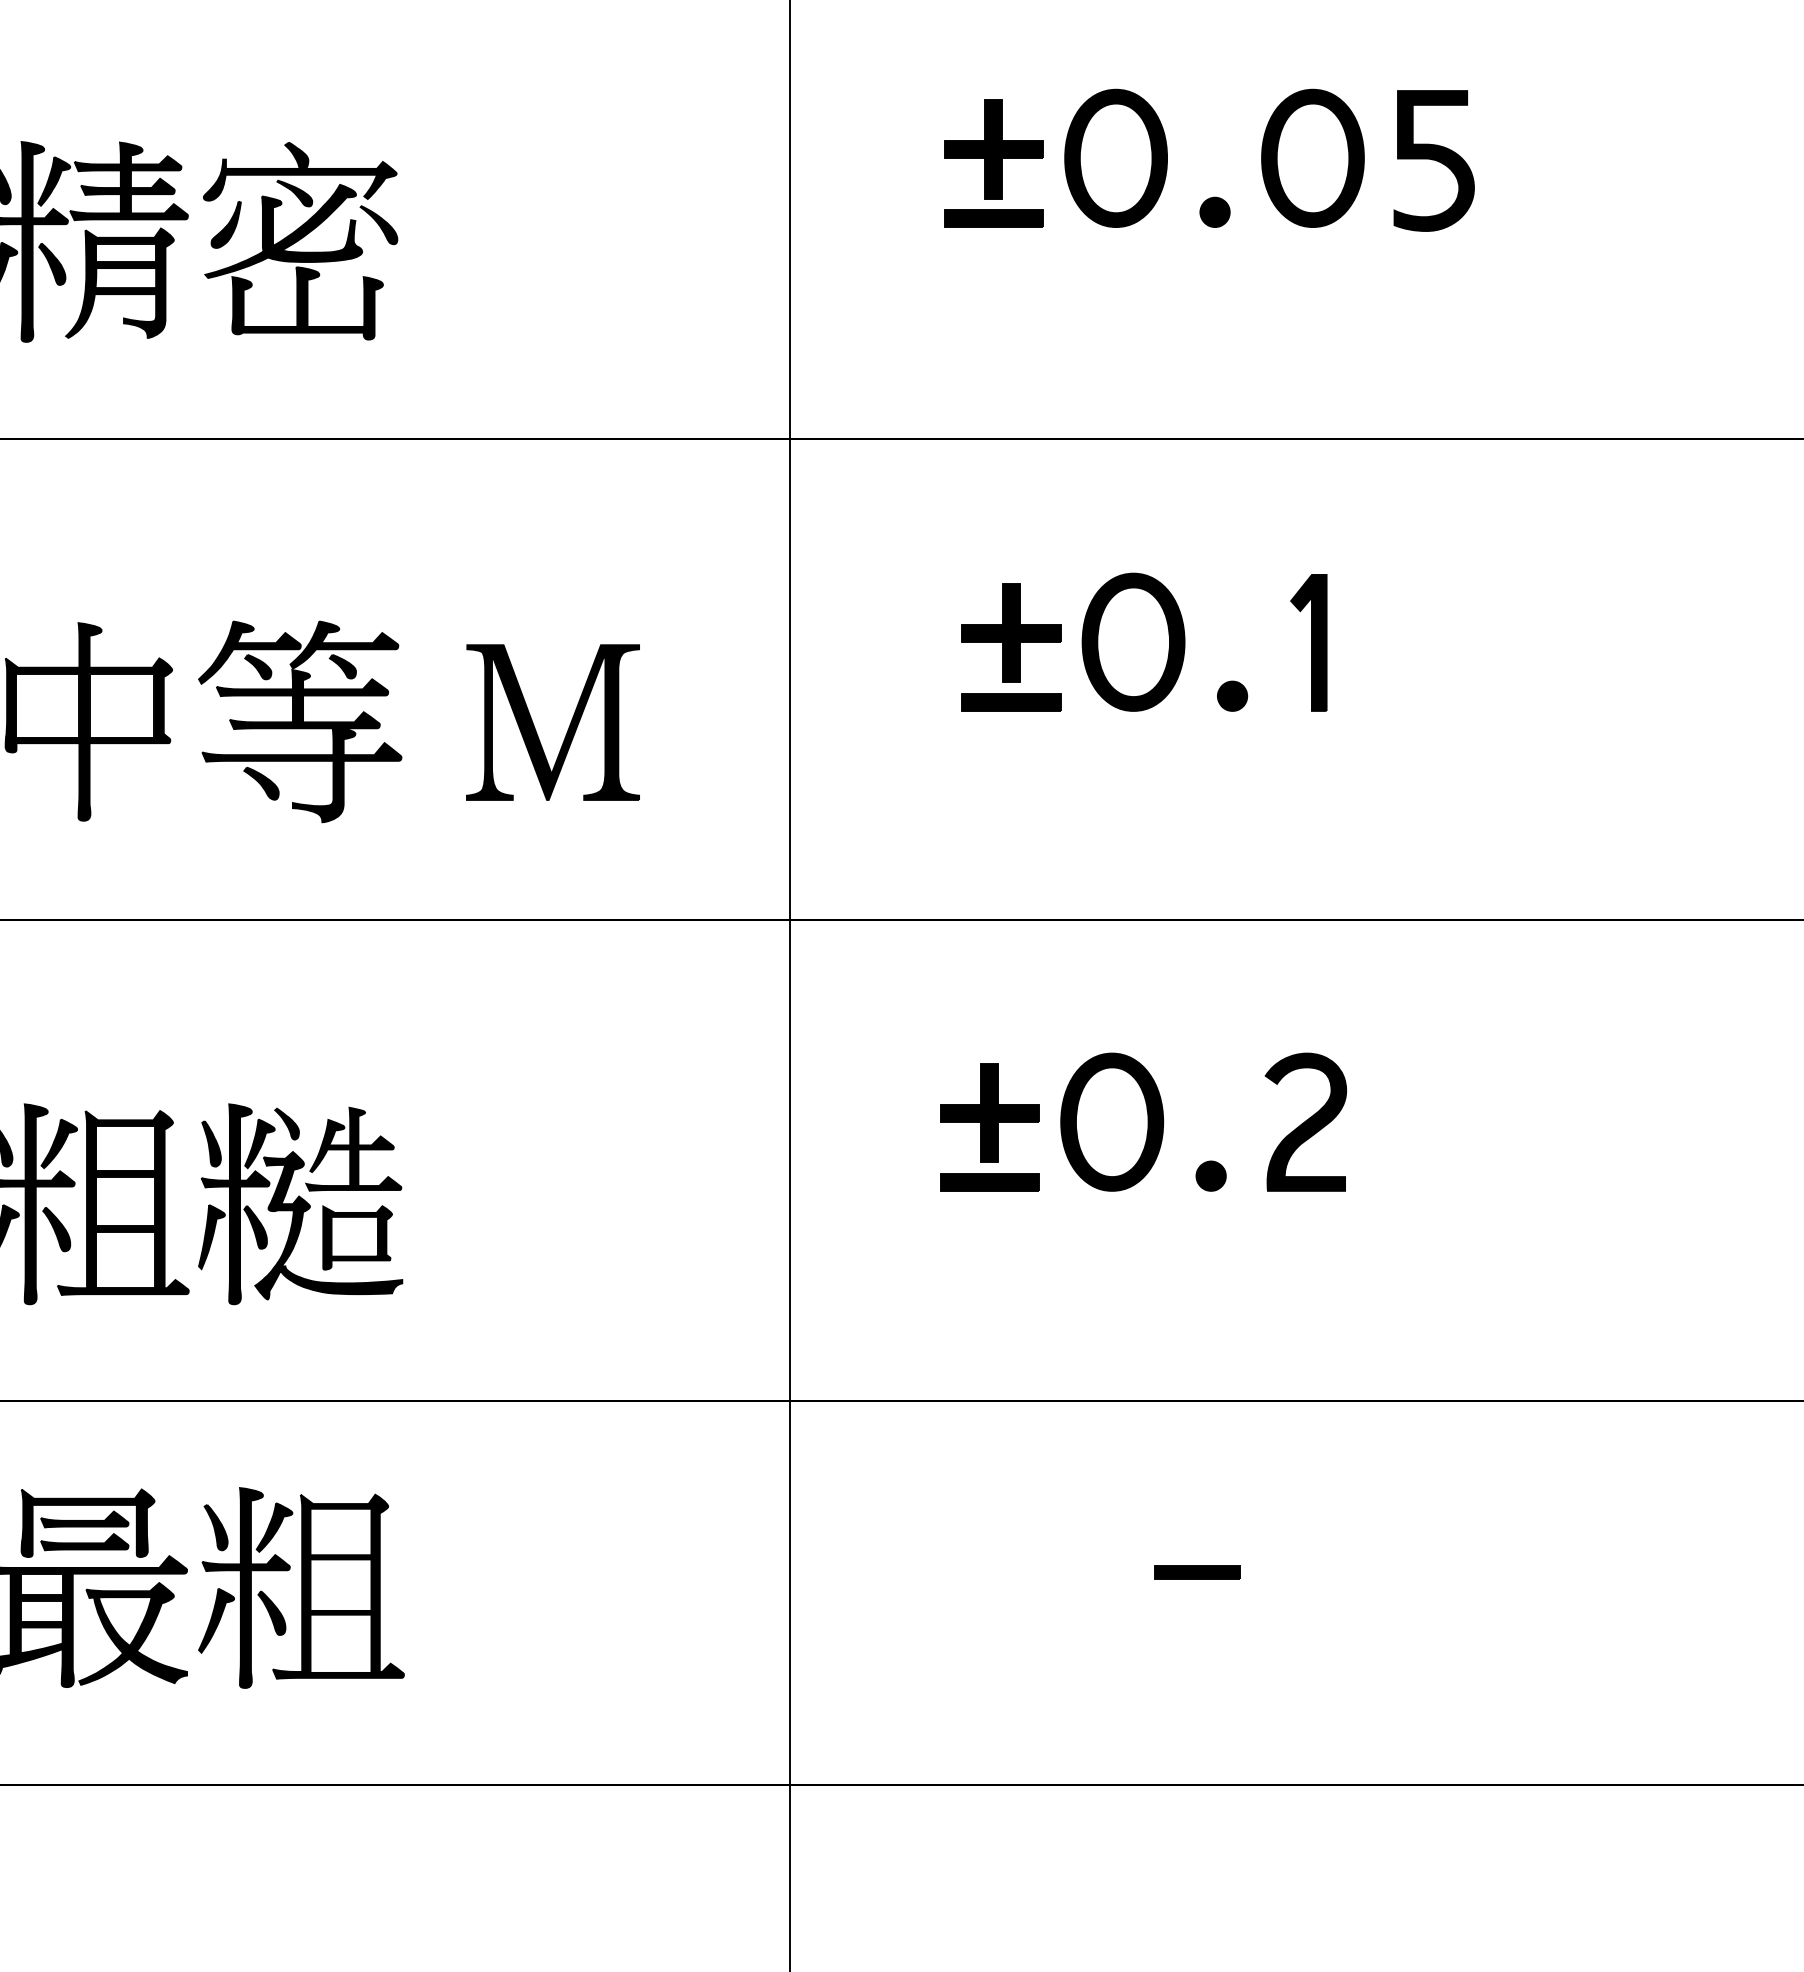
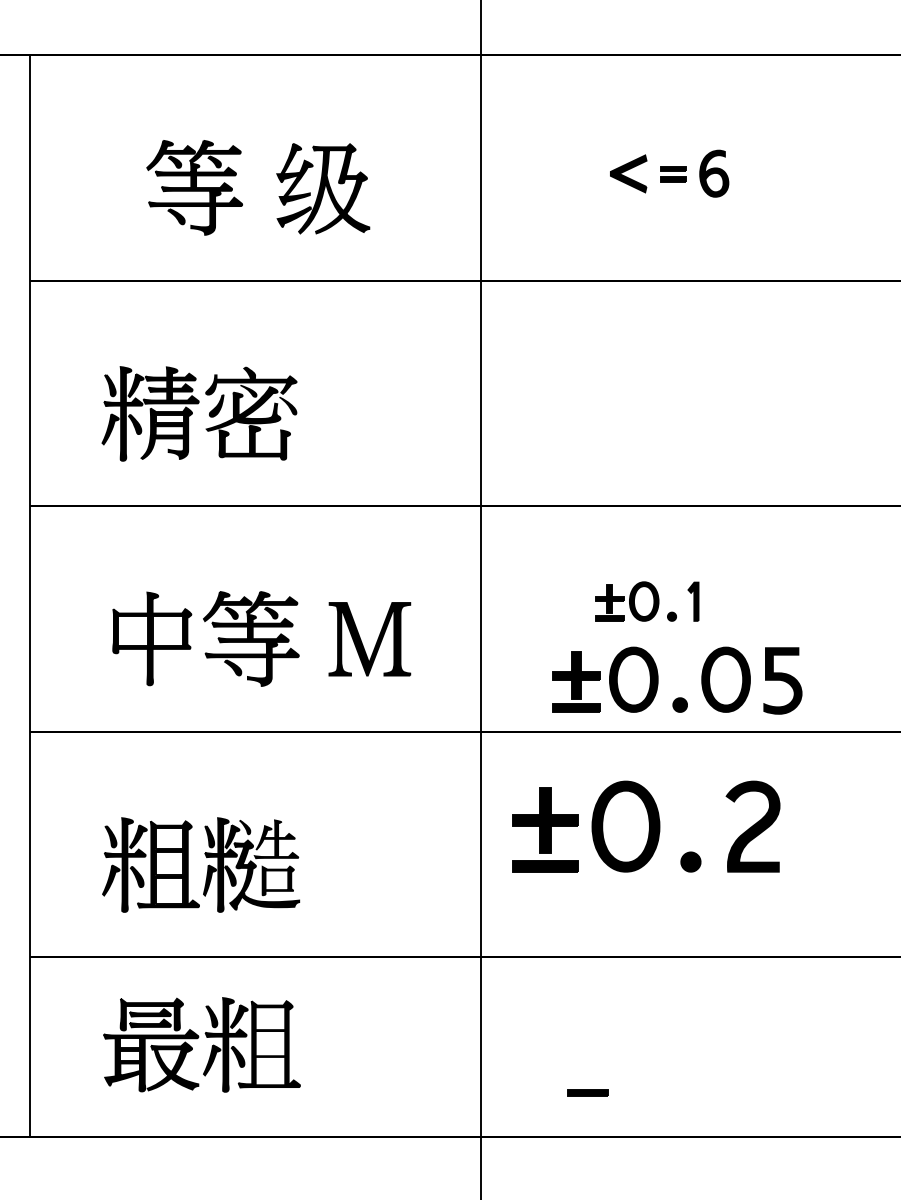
part: (1209, 196) -> (677, 697), moved
part: (1145, 642) -> (647, 601), size x0.6
part: (1143, 1121) -> (646, 826), size x1.4
part: (1196, 1572) -> (587, 1092), moved

